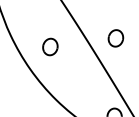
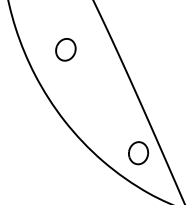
part: (115, 38) -> (153, 49), removed

